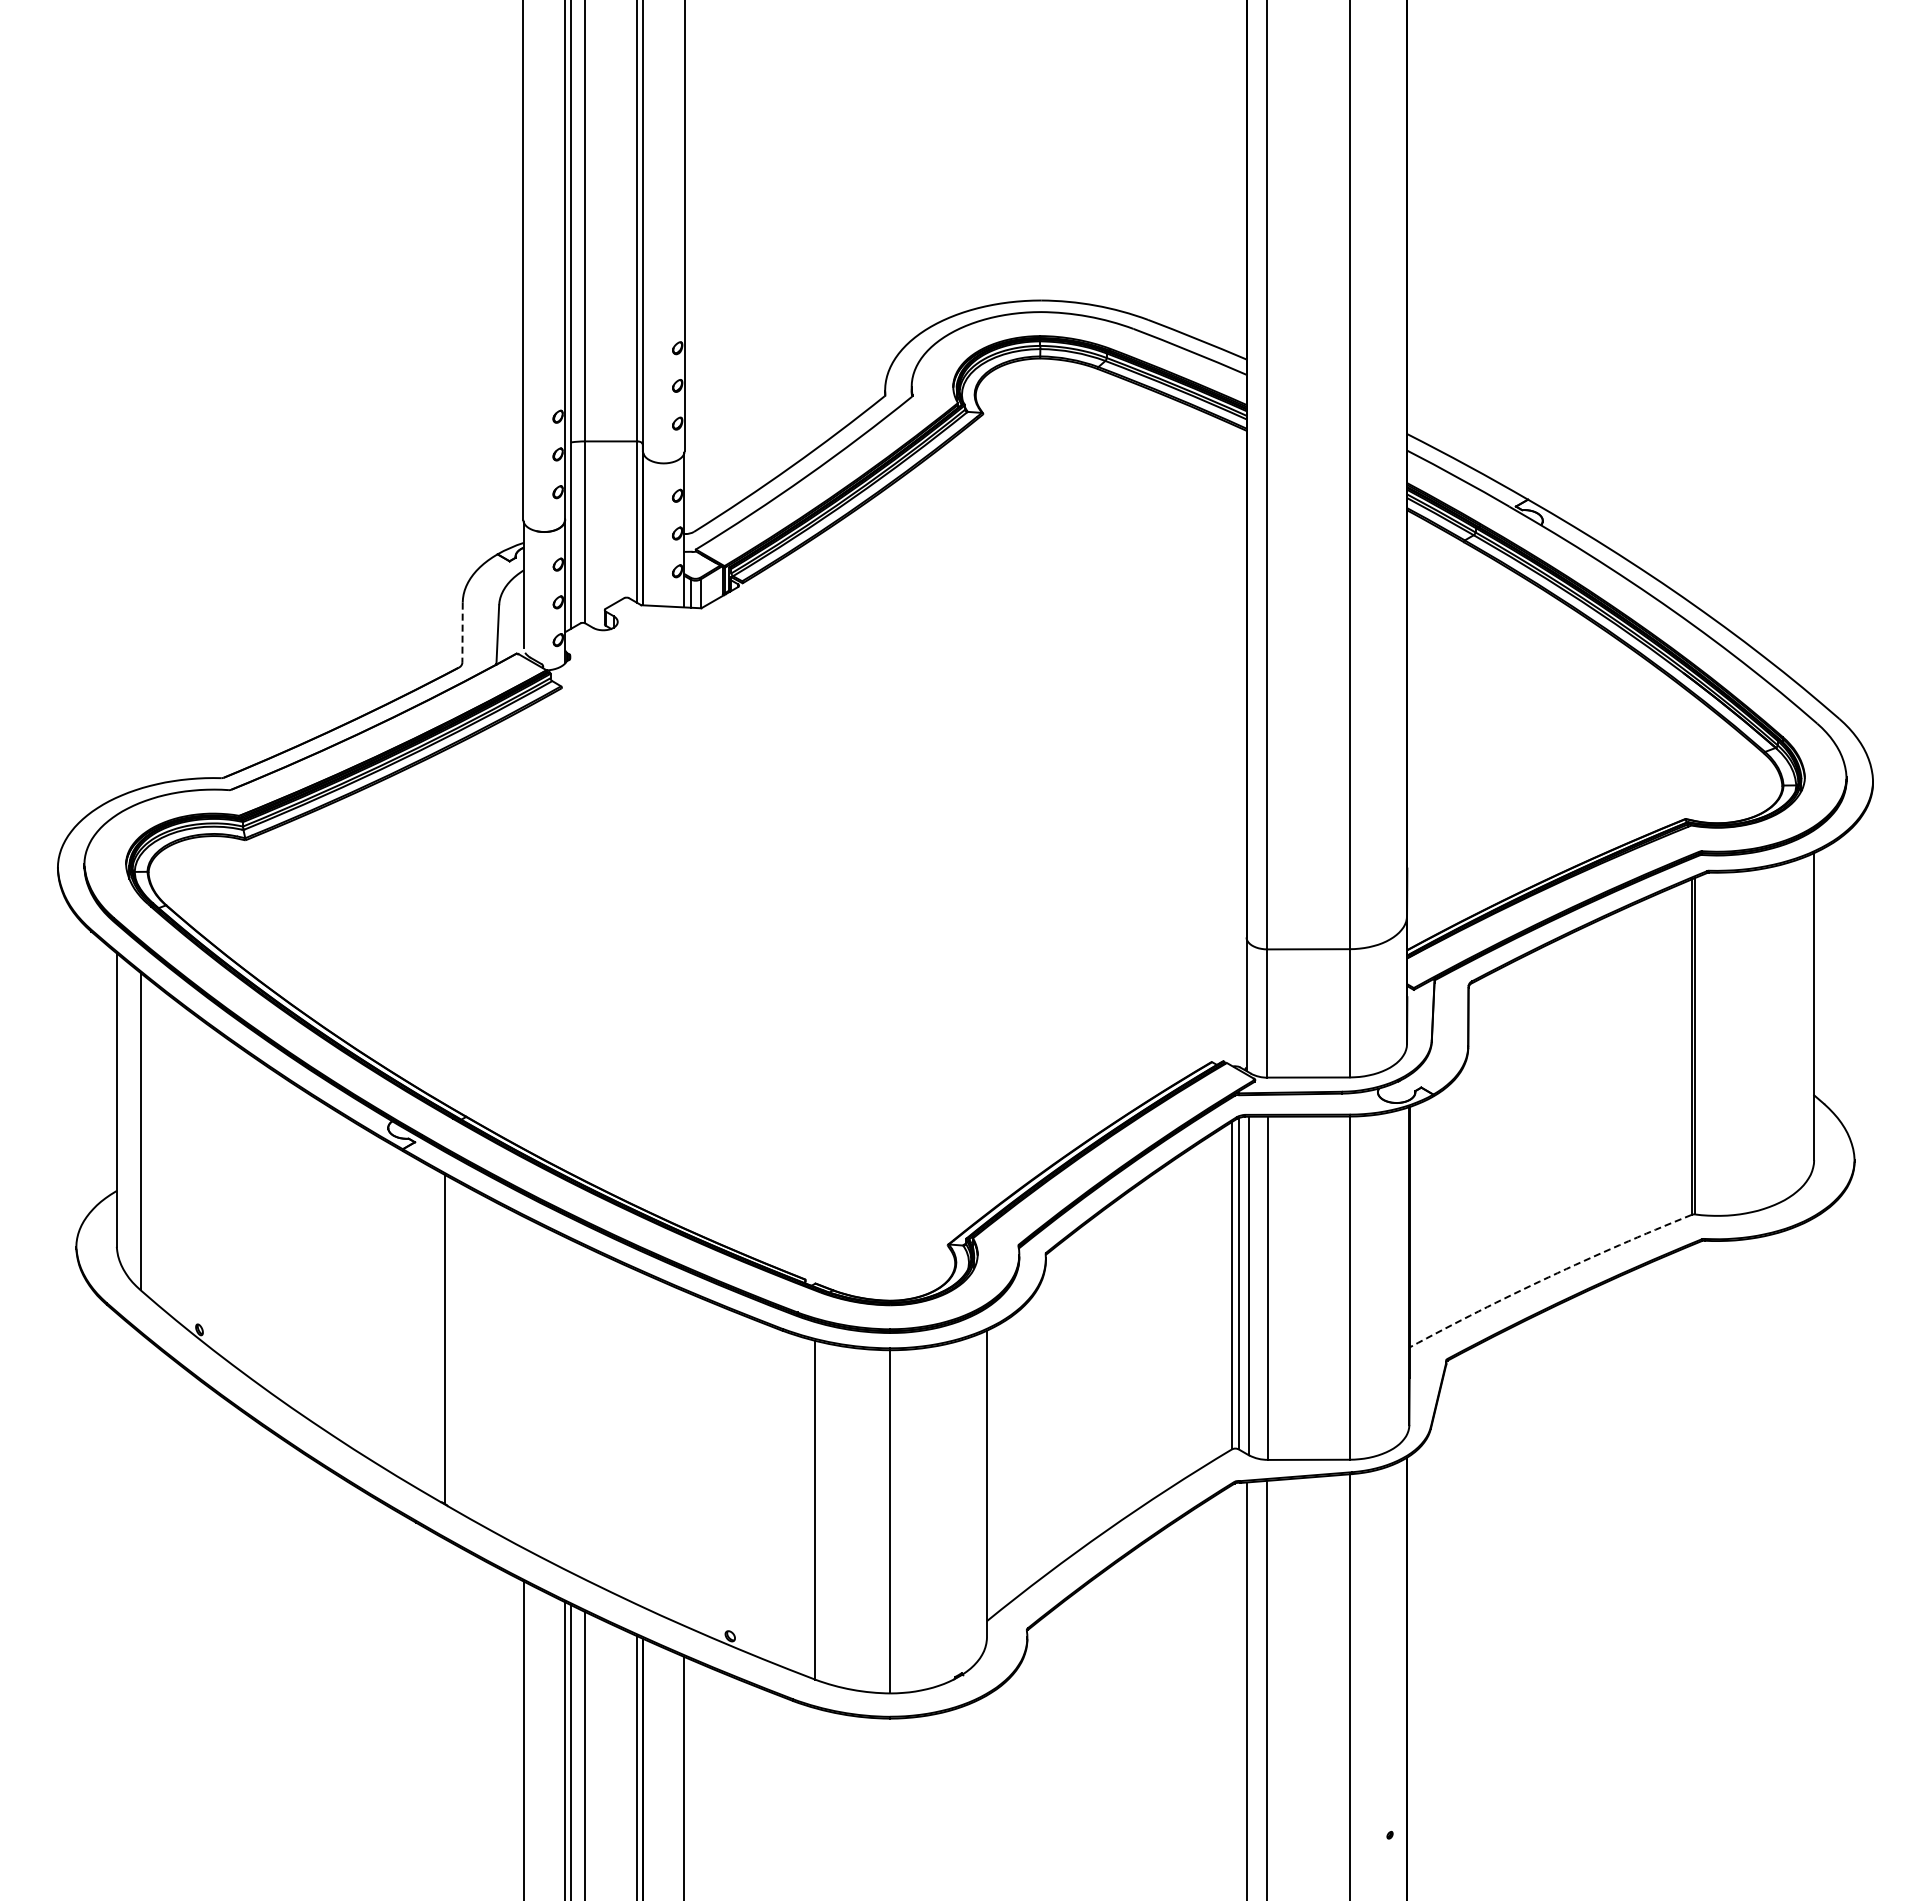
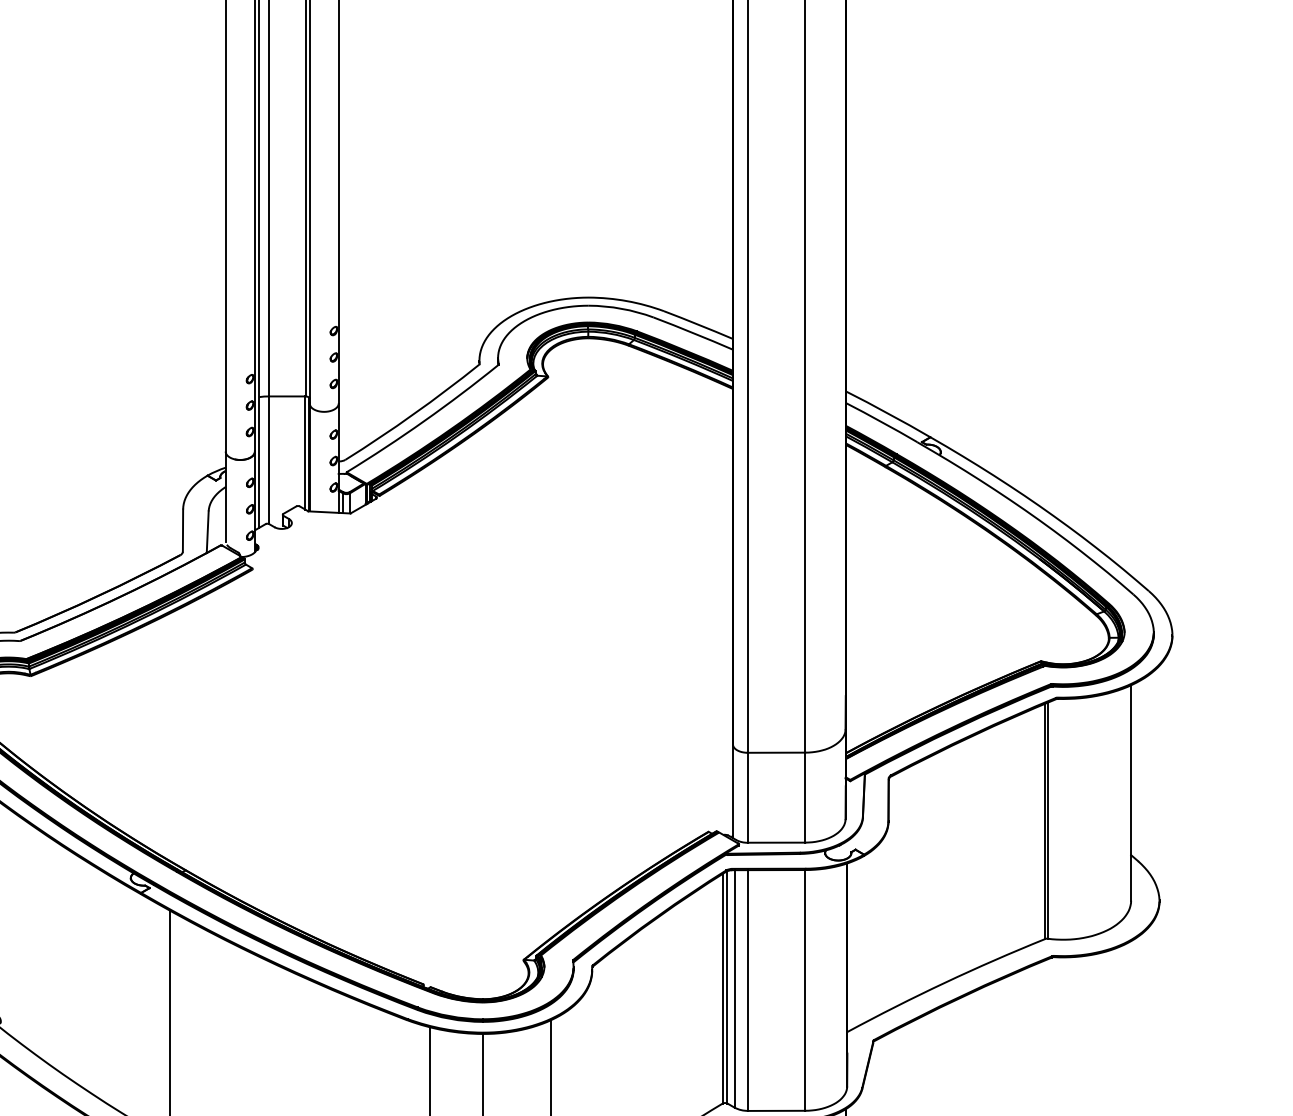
line: (462, 633) -> (182, 531), dashed -> solid
arc: (1548, 1277) -> (944, 982), dashed -> solid

